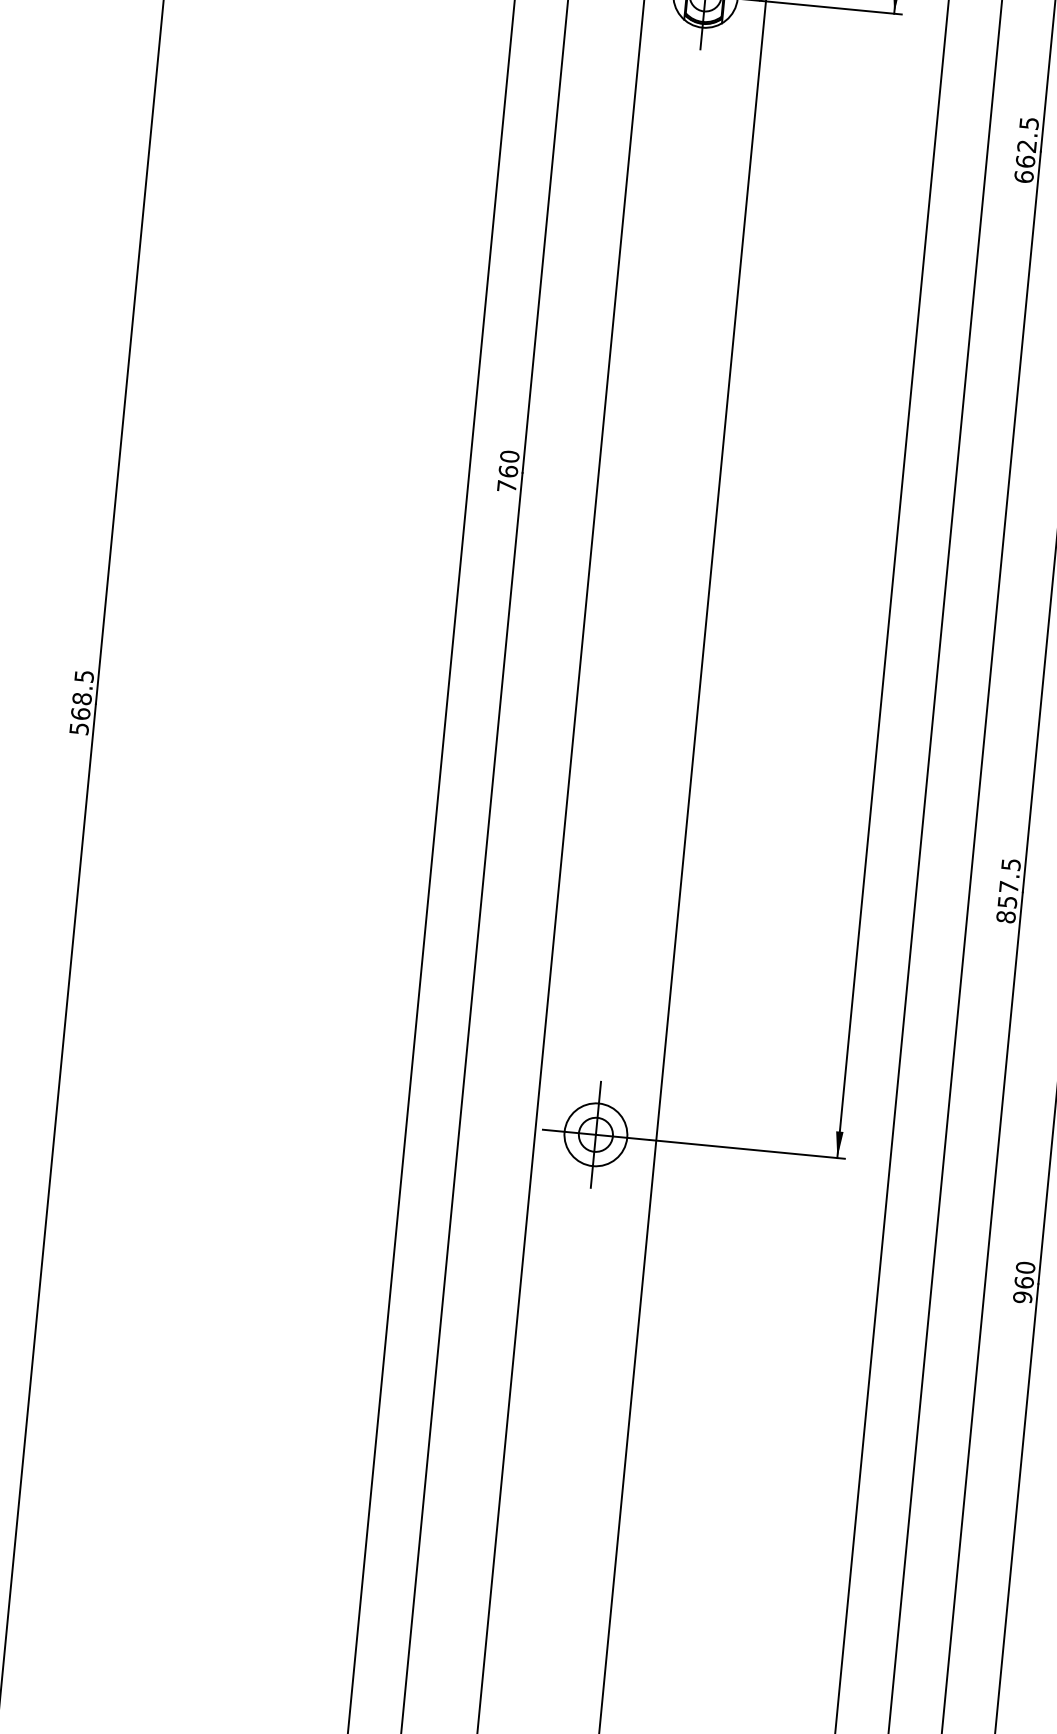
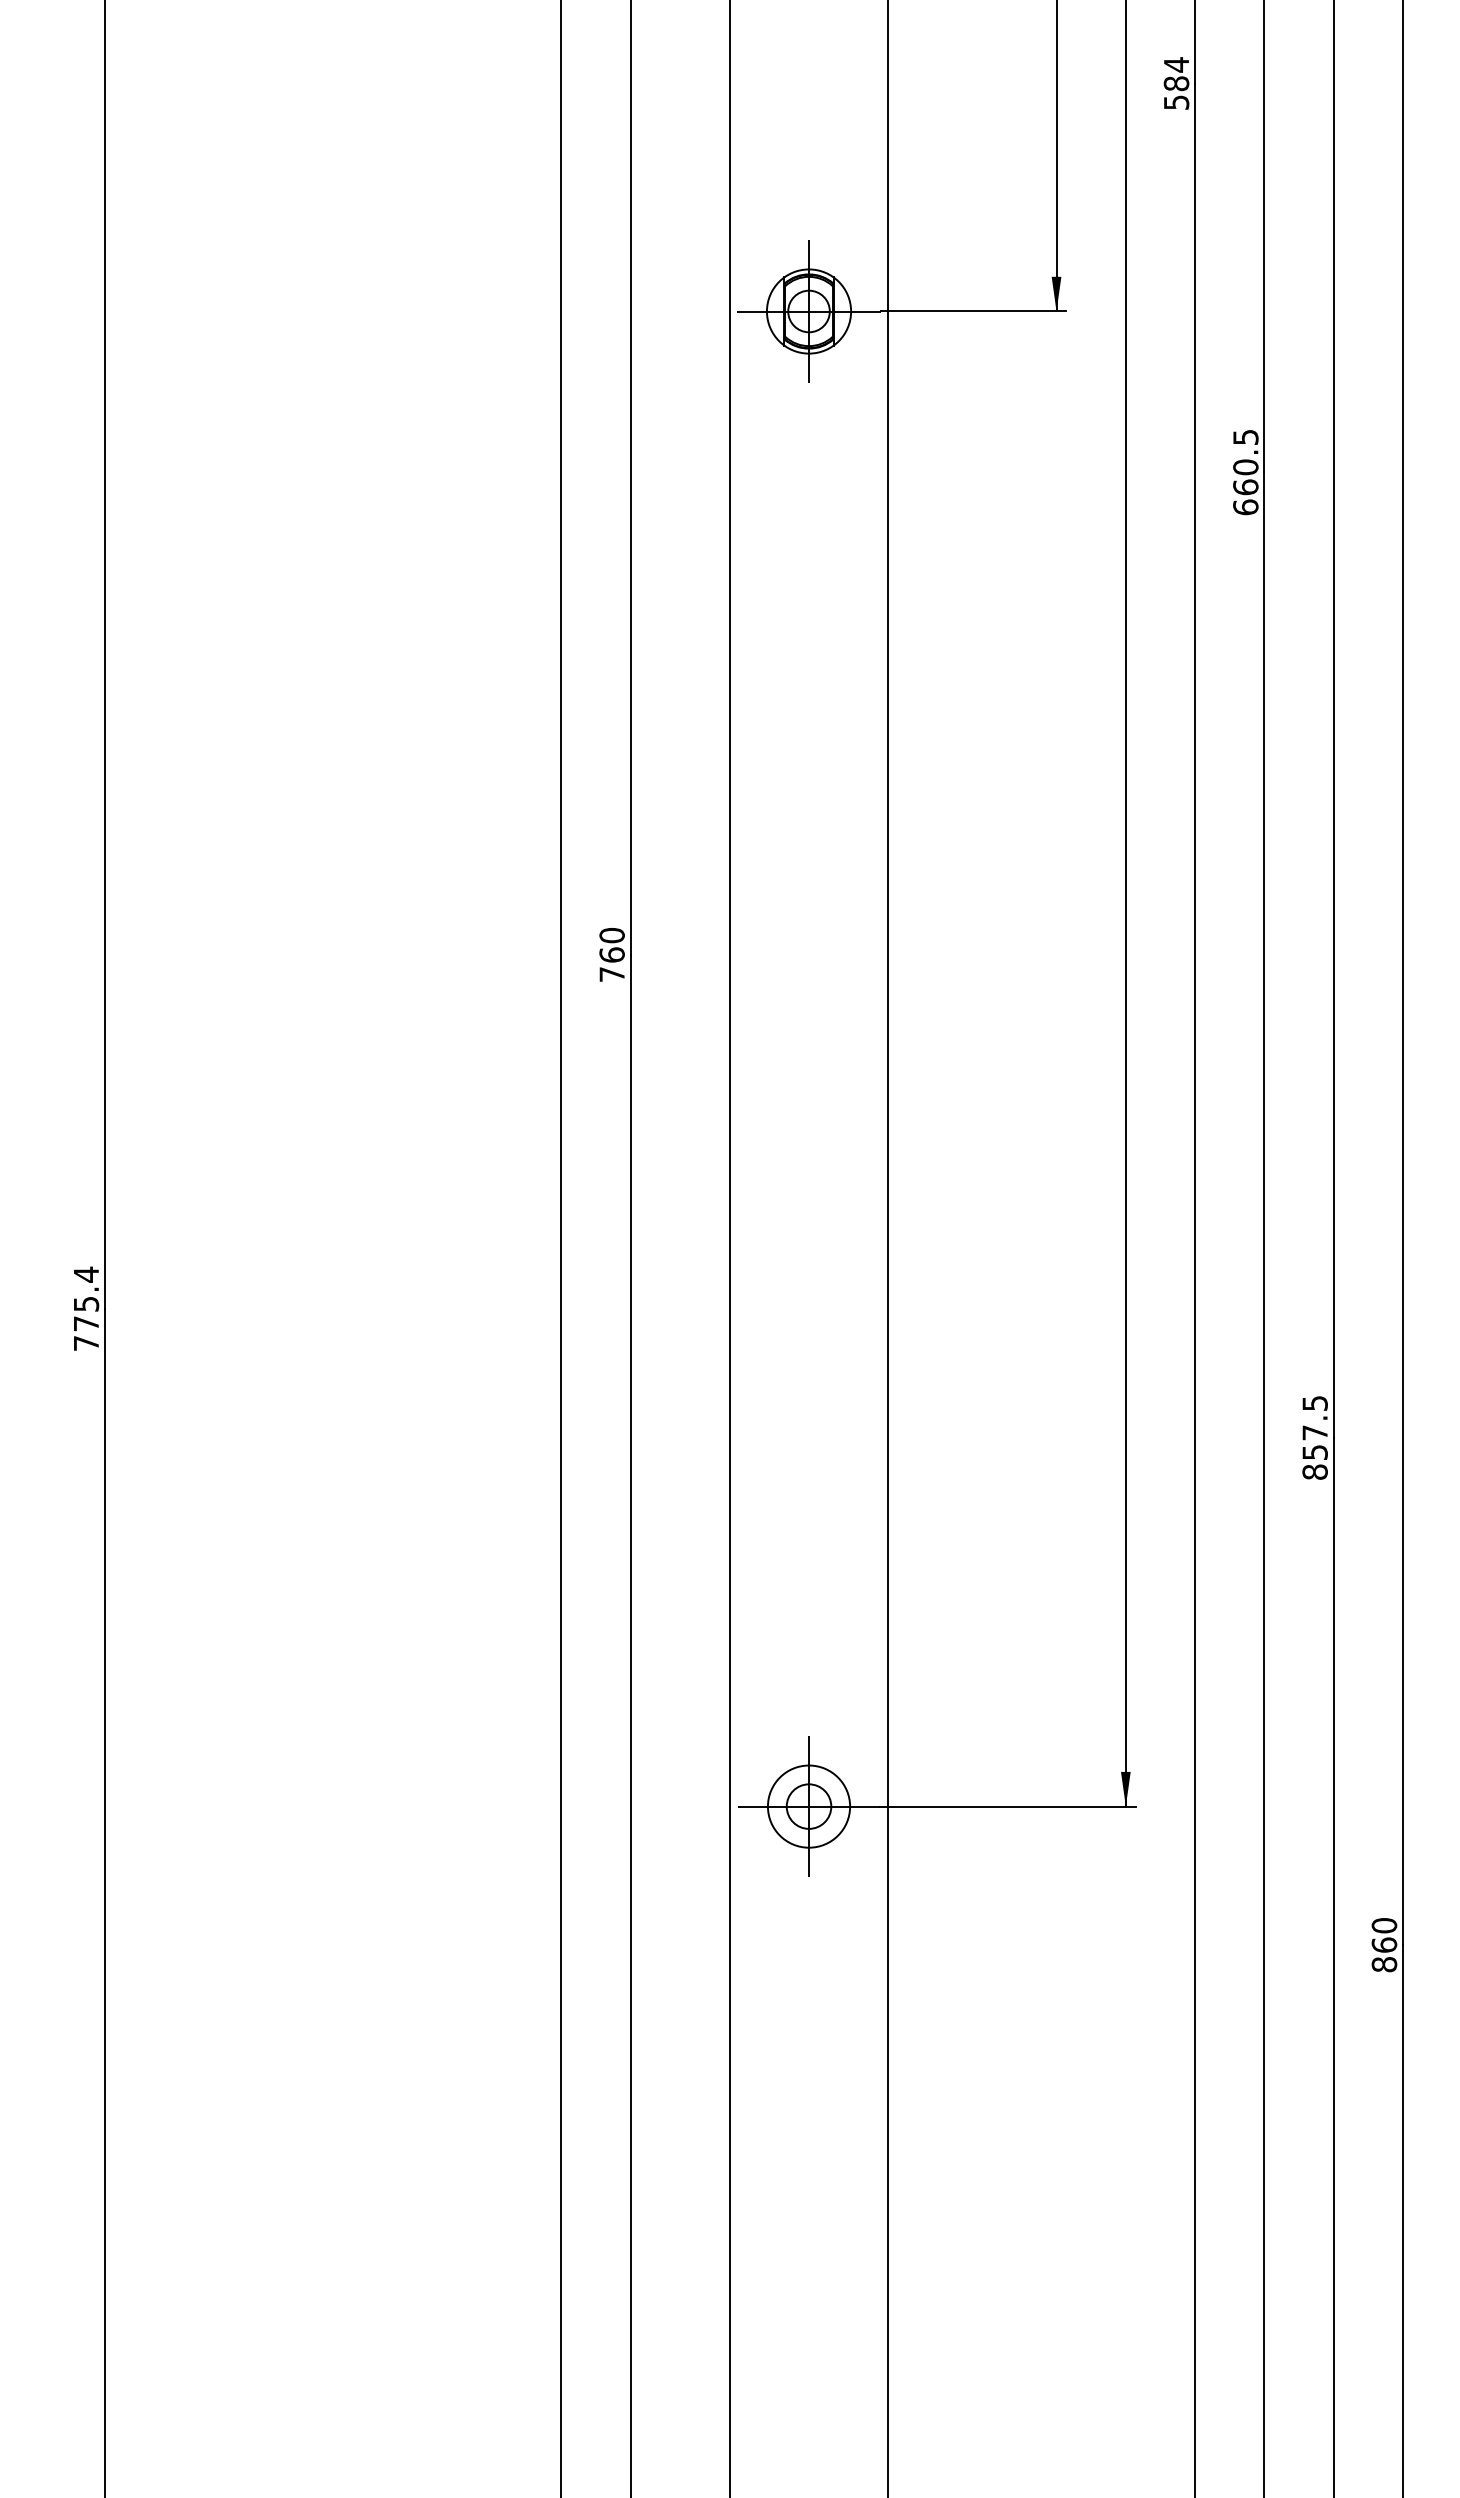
text: (1026, 146) -> (1245, 467), 662.5 -> 660.5
text: (81, 702) -> (86, 1308), 568.5 -> 775.4
text: (1022, 1297) -> (1384, 1964), 960 -> 860

